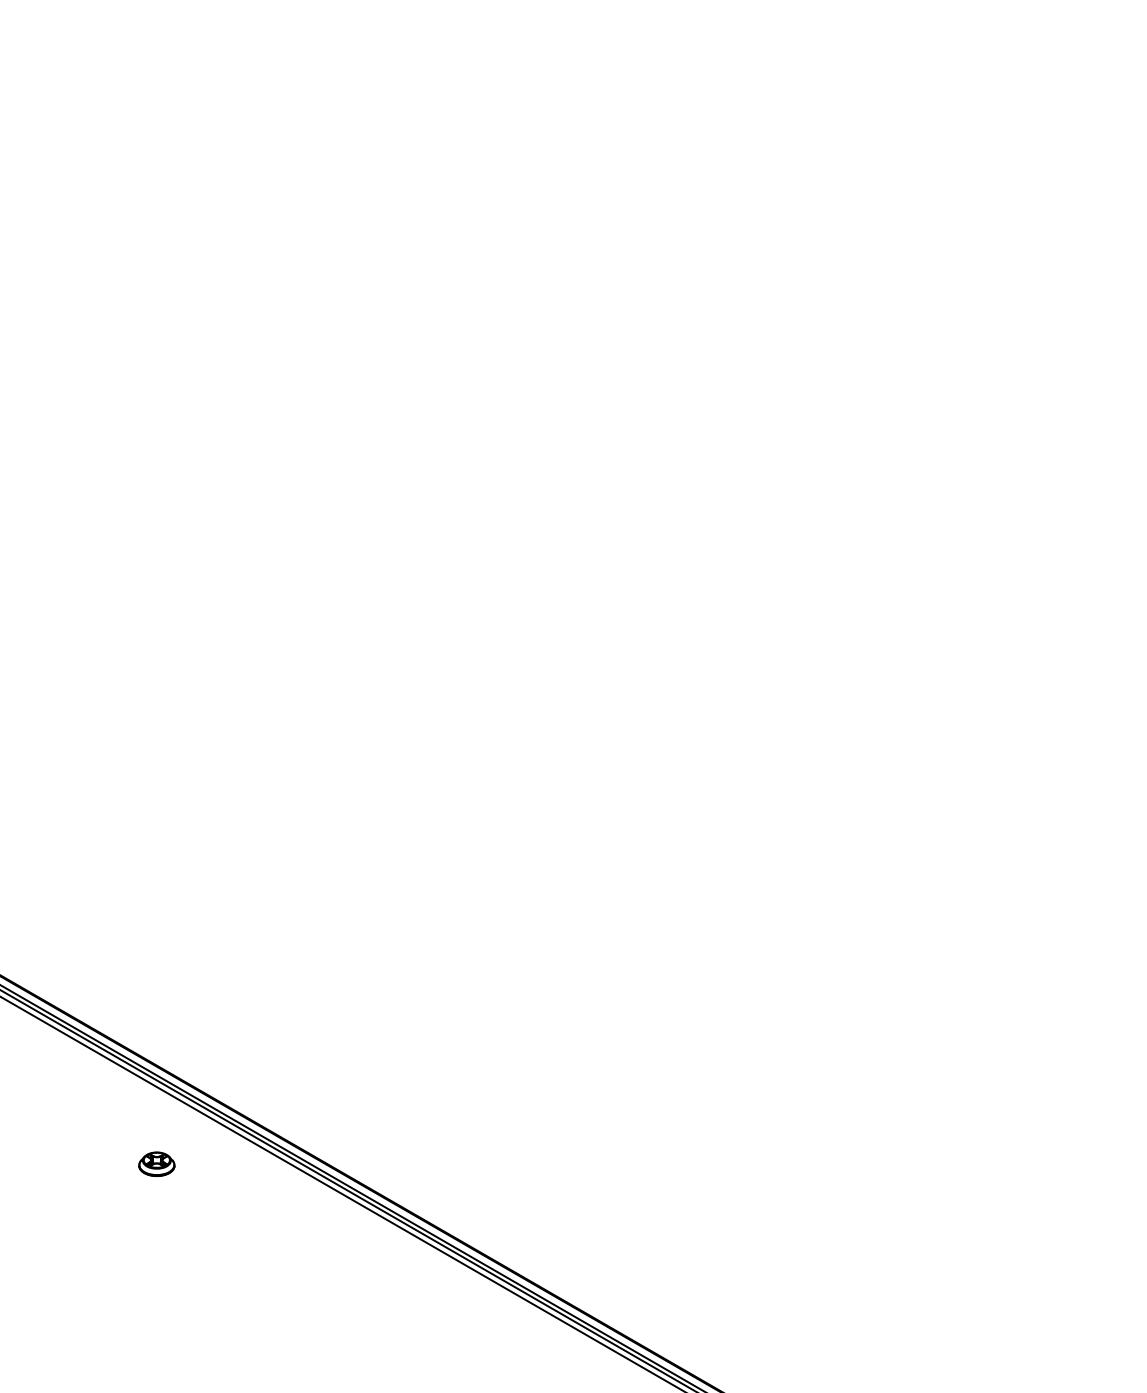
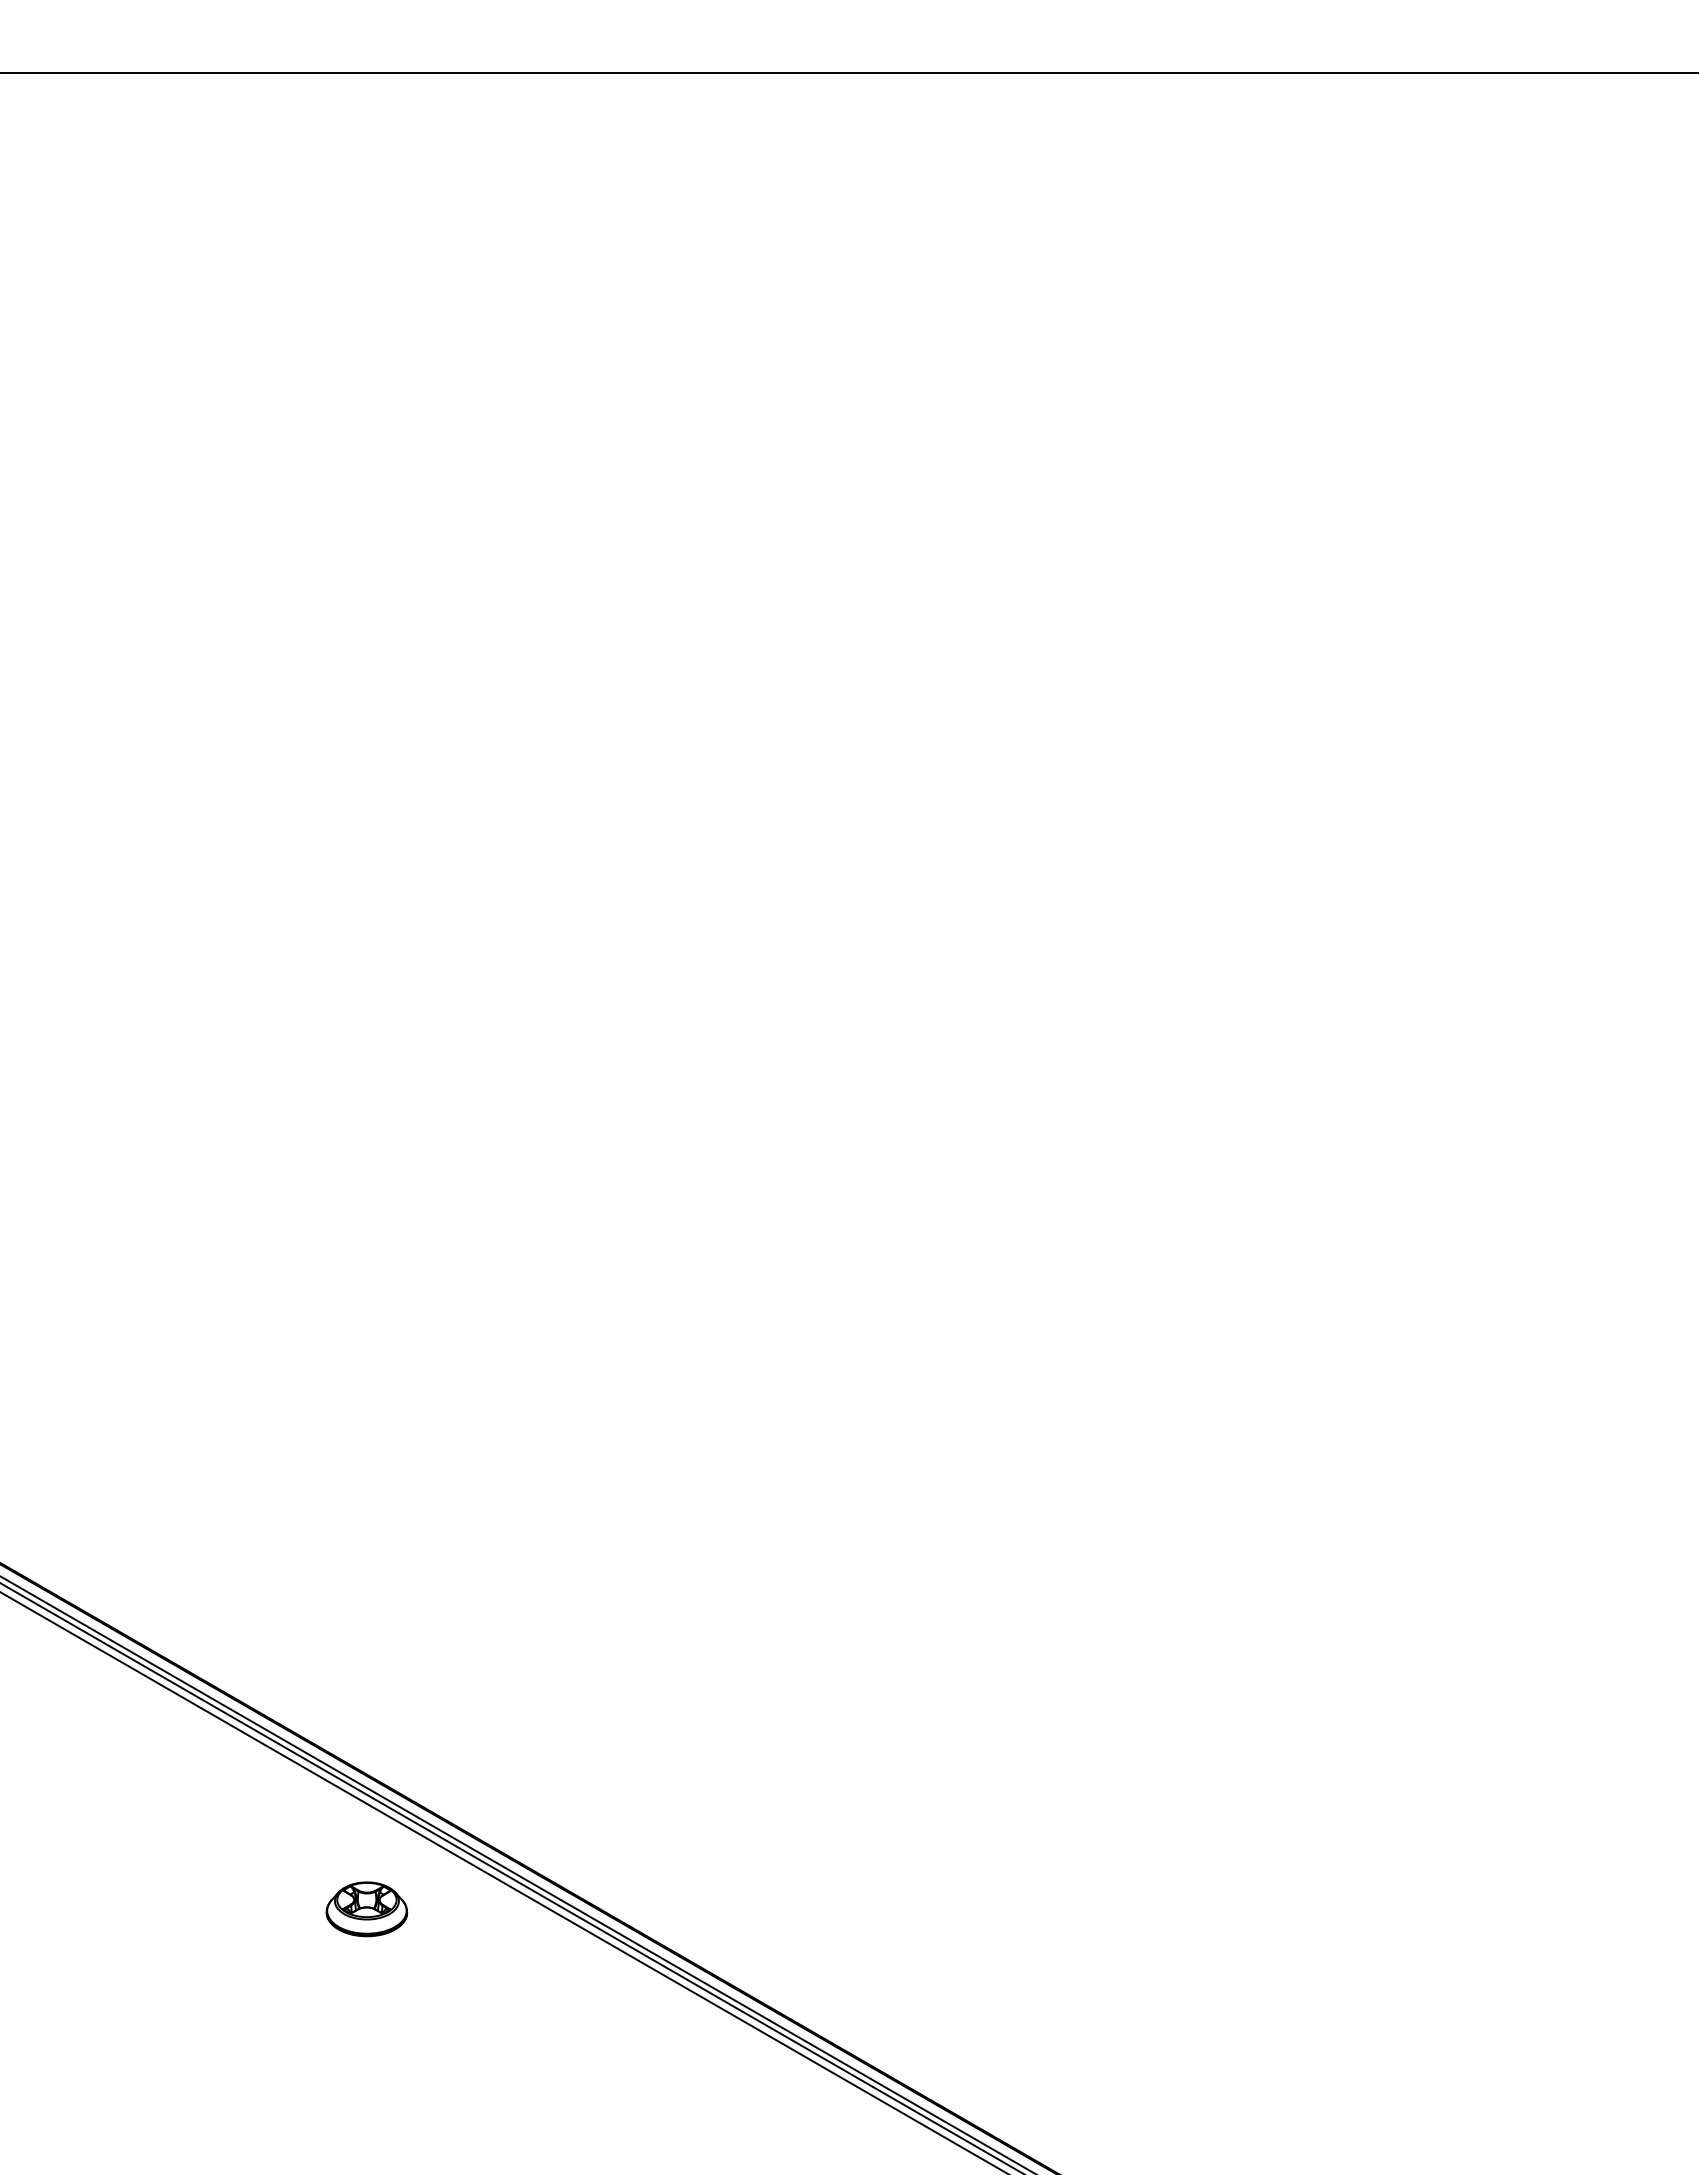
part: (156, 1164) -> (366, 1909), size x1.67

